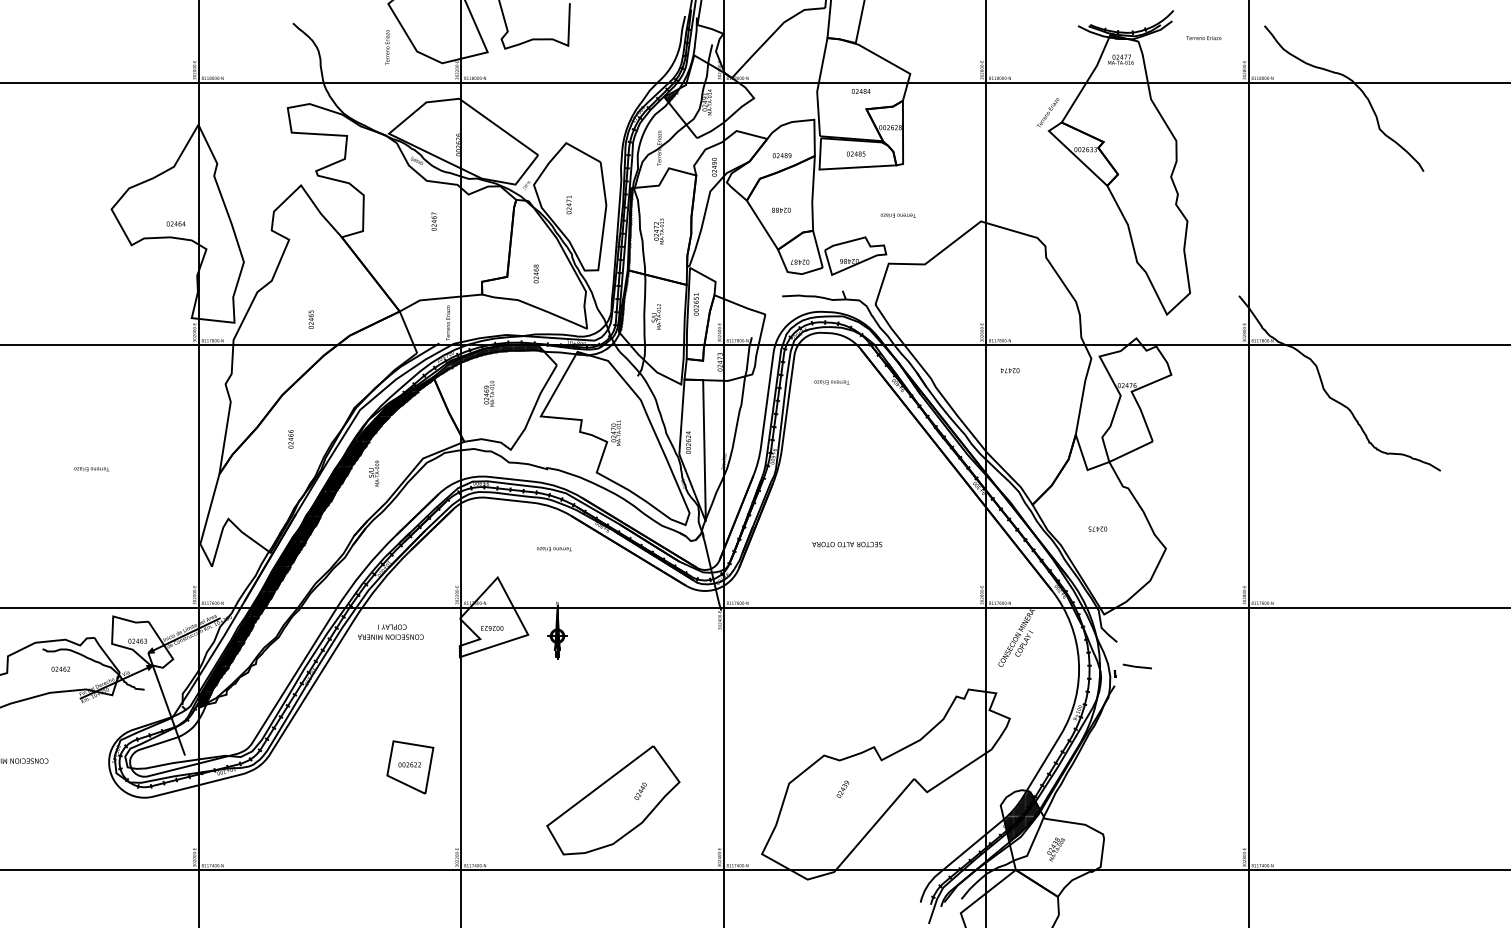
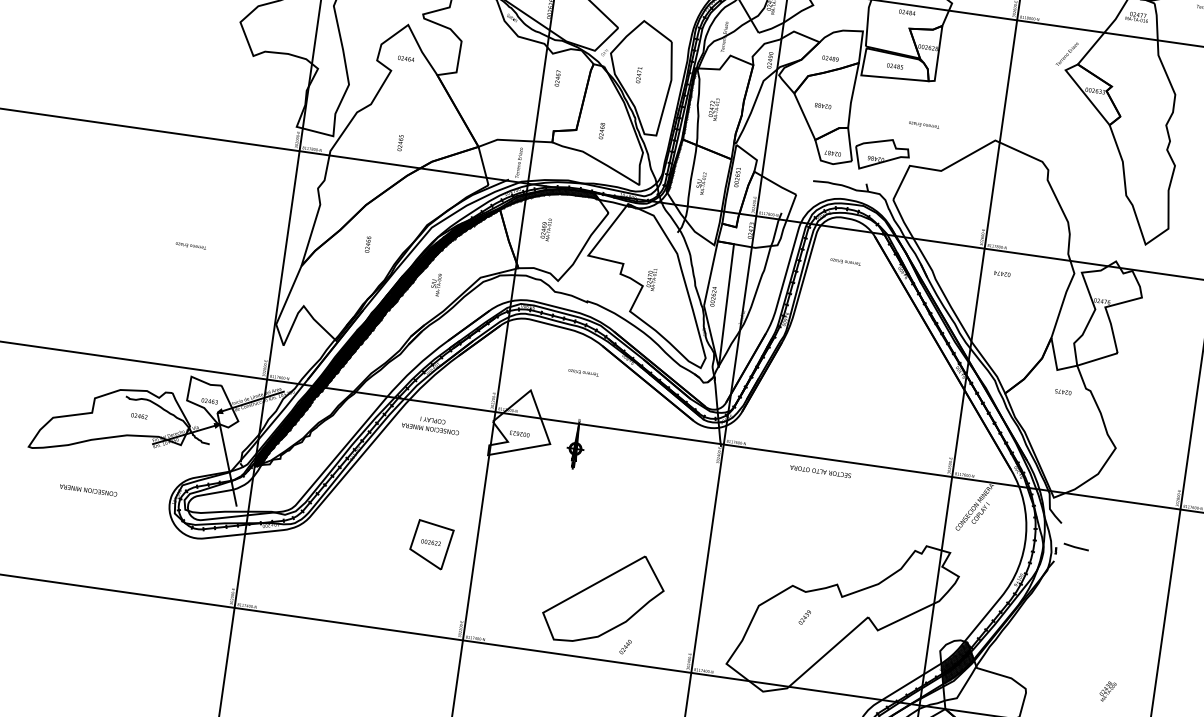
text: (433, 221) -> (557, 78), moved
text: (175, 223) -> (405, 58), moved
text: (1097, 528) -> (1063, 391), moved
text: (847, 544) -> (820, 471), moved
text: (640, 790) -> (625, 646), moved
text: (1055, 849) -> (1107, 691), moved

